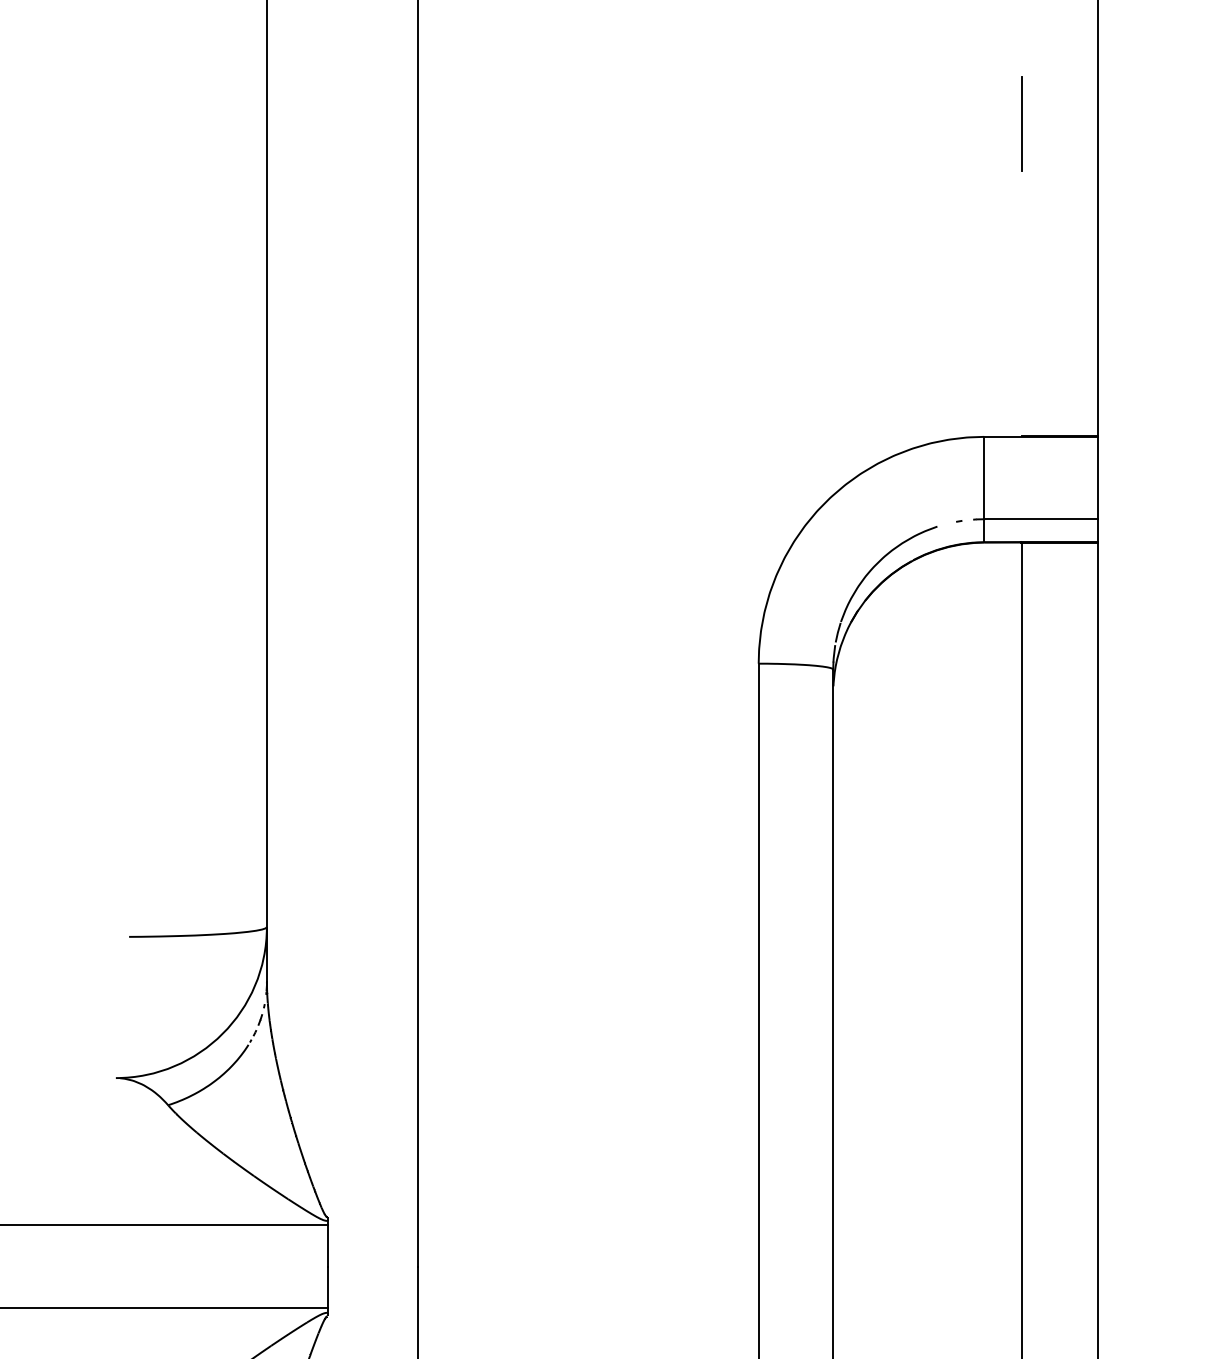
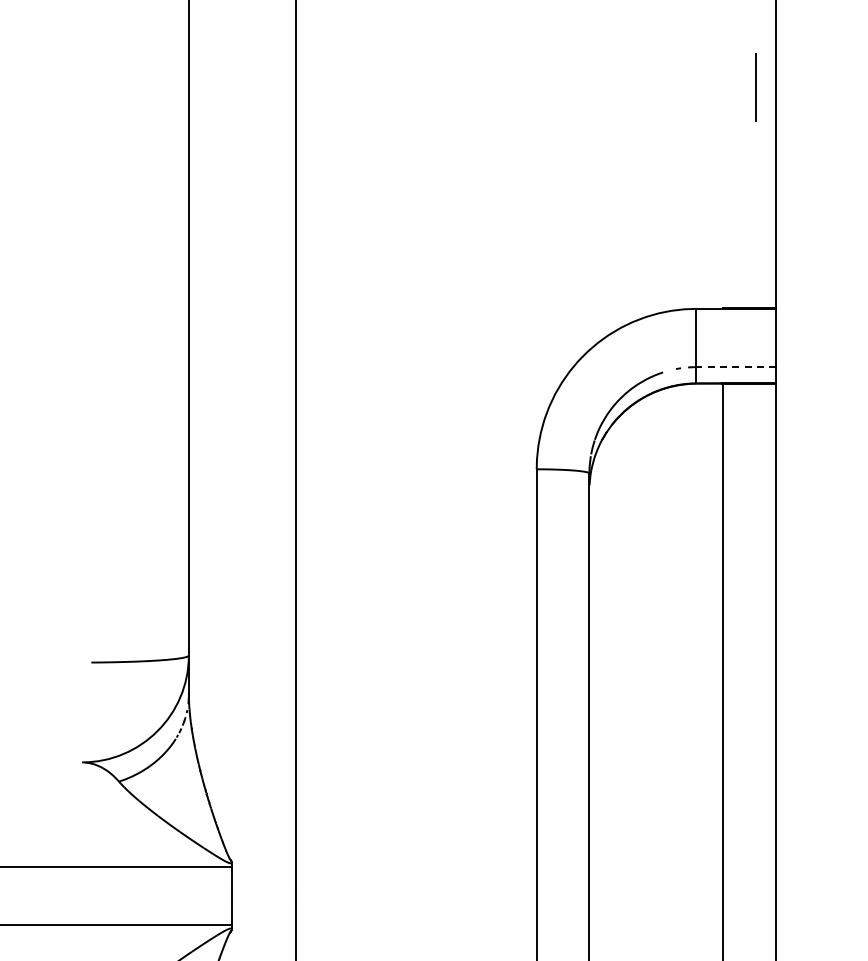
line: (1021, 123) -> (755, 87), moved
line: (1039, 519) -> (735, 367), solid -> dashed

